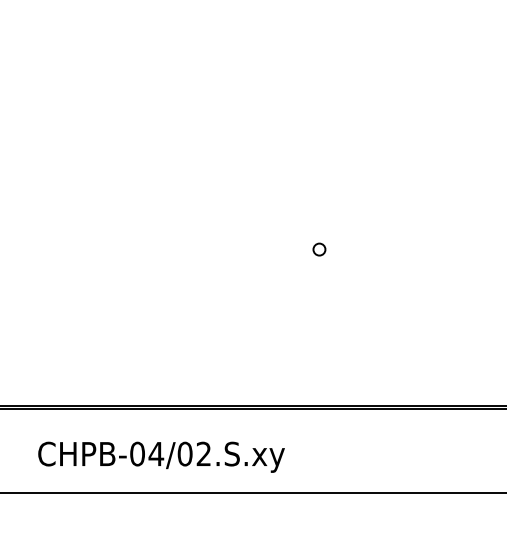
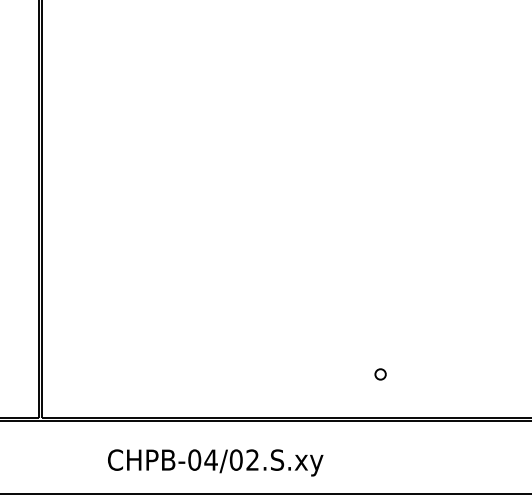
part: (319, 249) -> (380, 374), moved

